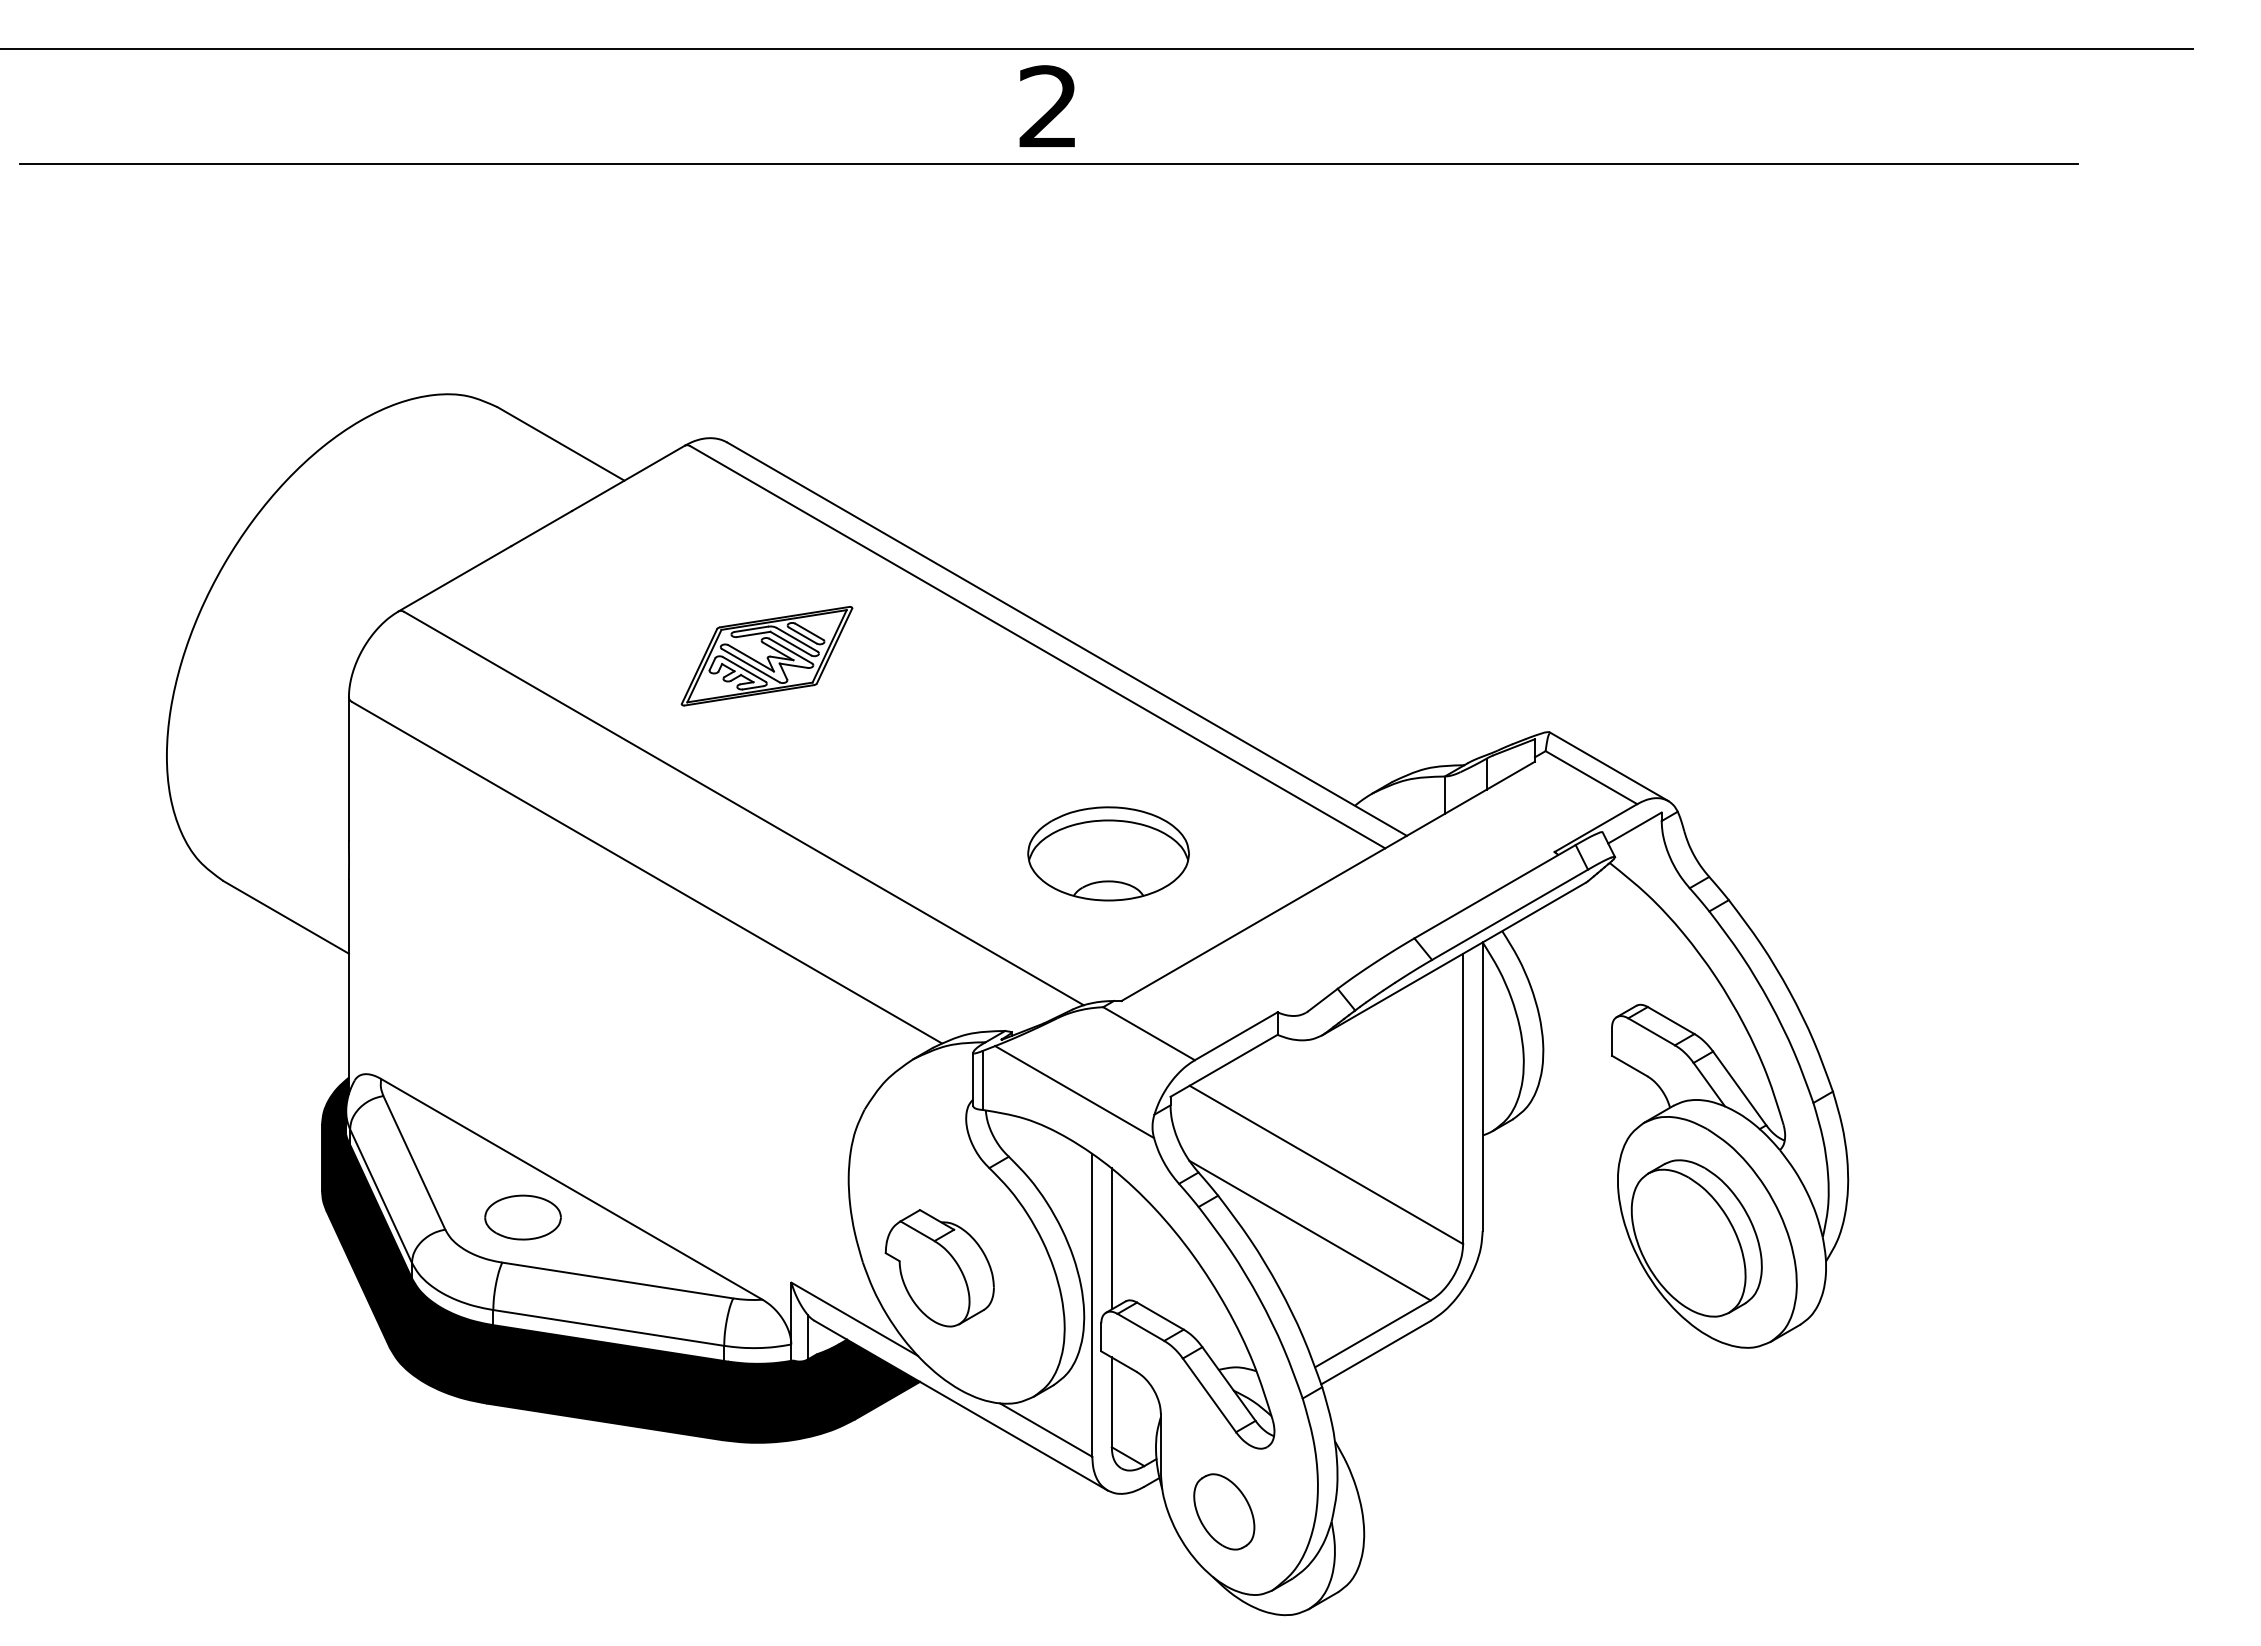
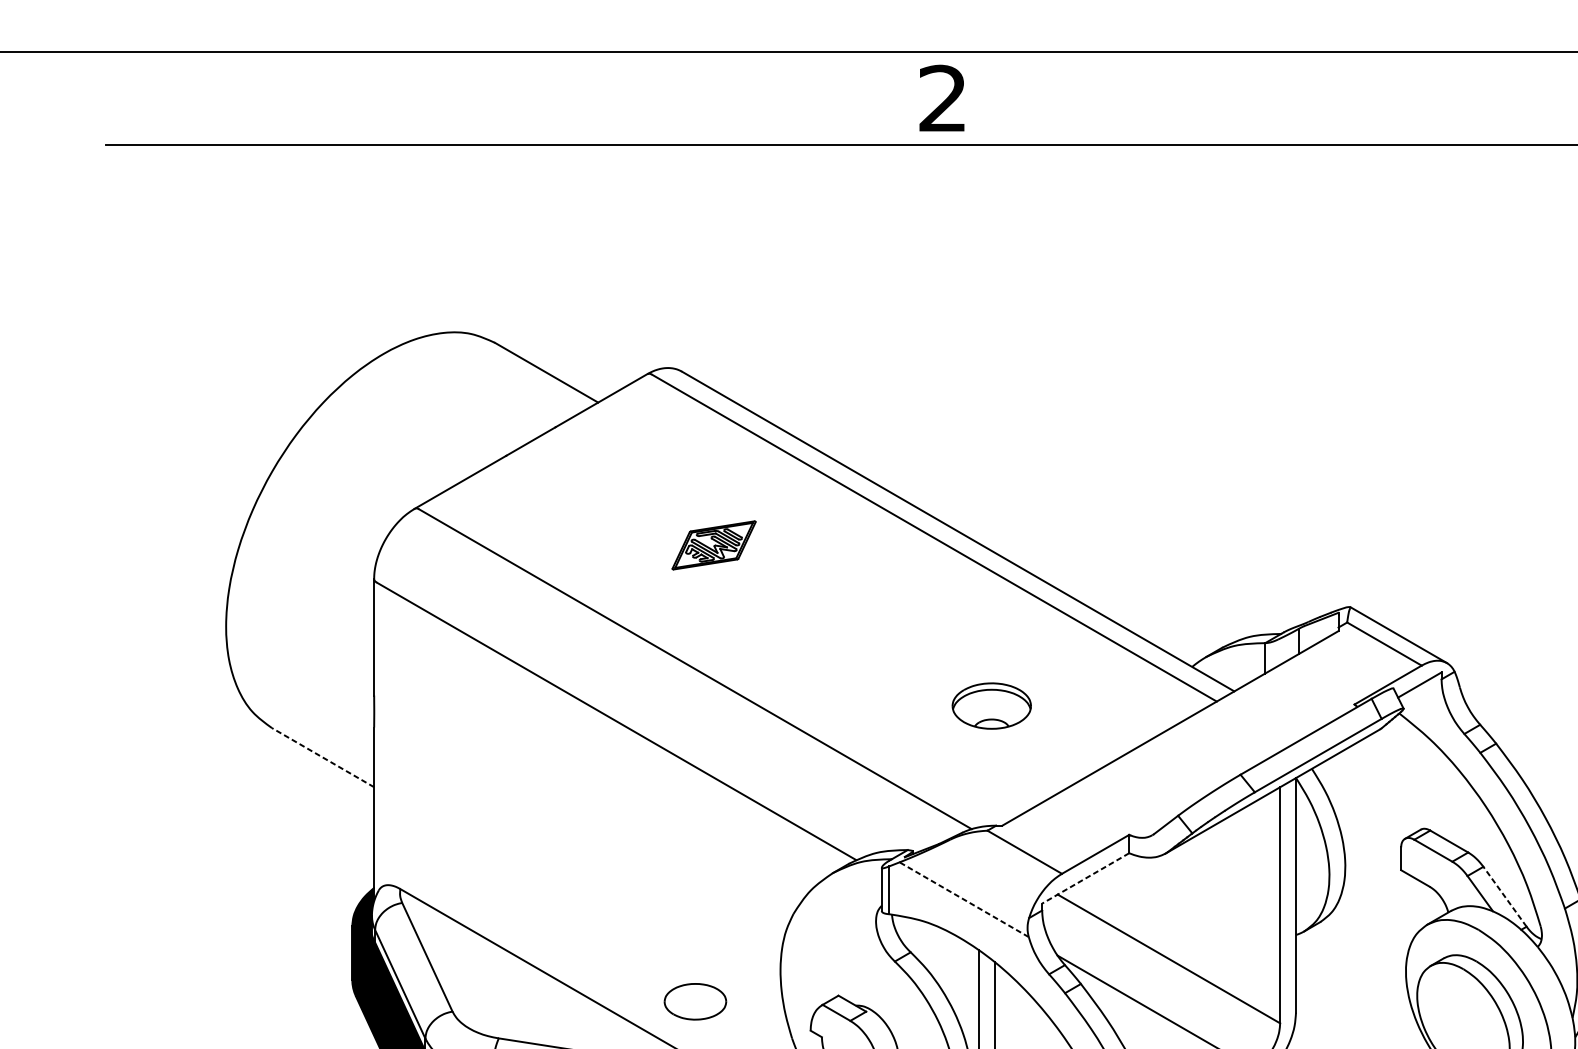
part: (766, 656) -> (713, 545), size x0.6
part: (1108, 853) -> (991, 705), size x0.6
line: (286, 917) -> (323, 757), solid -> dashed
line: (1224, 1065) -> (1086, 878), solid -> dashed
line: (1739, 1088) -> (1504, 896), solid -> dashed
line: (1074, 1092) -> (964, 900), solid -> dashed
part: (522, 1217) -> (694, 1001), moved

